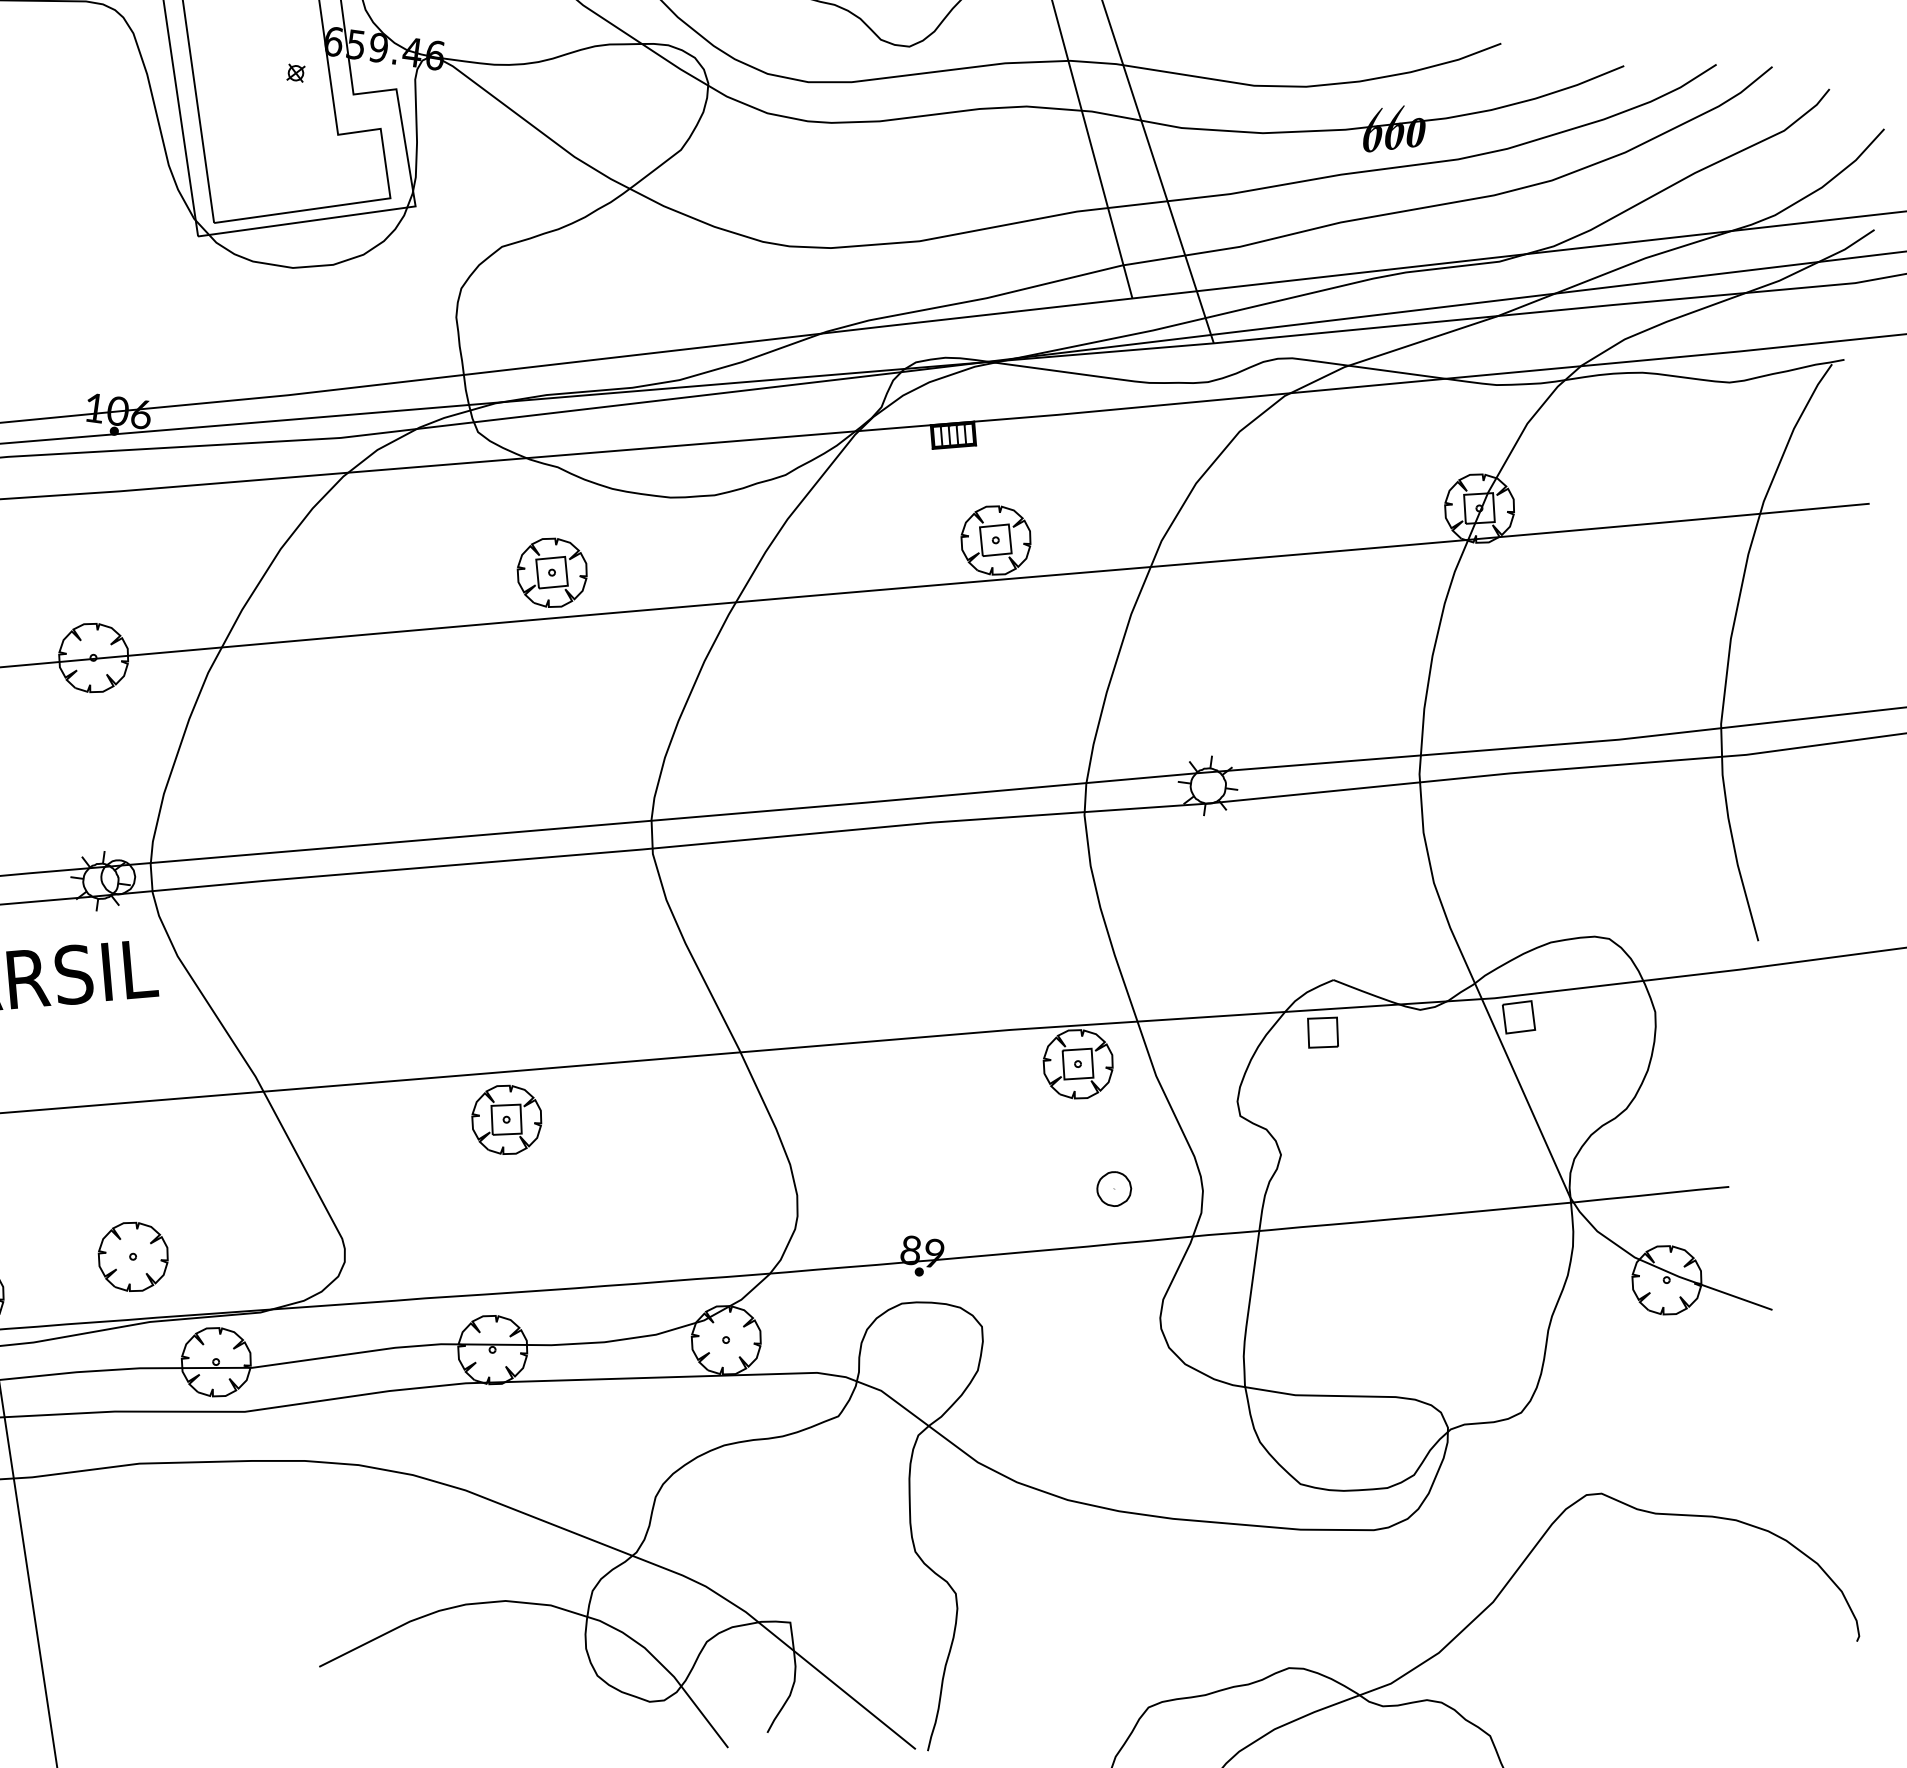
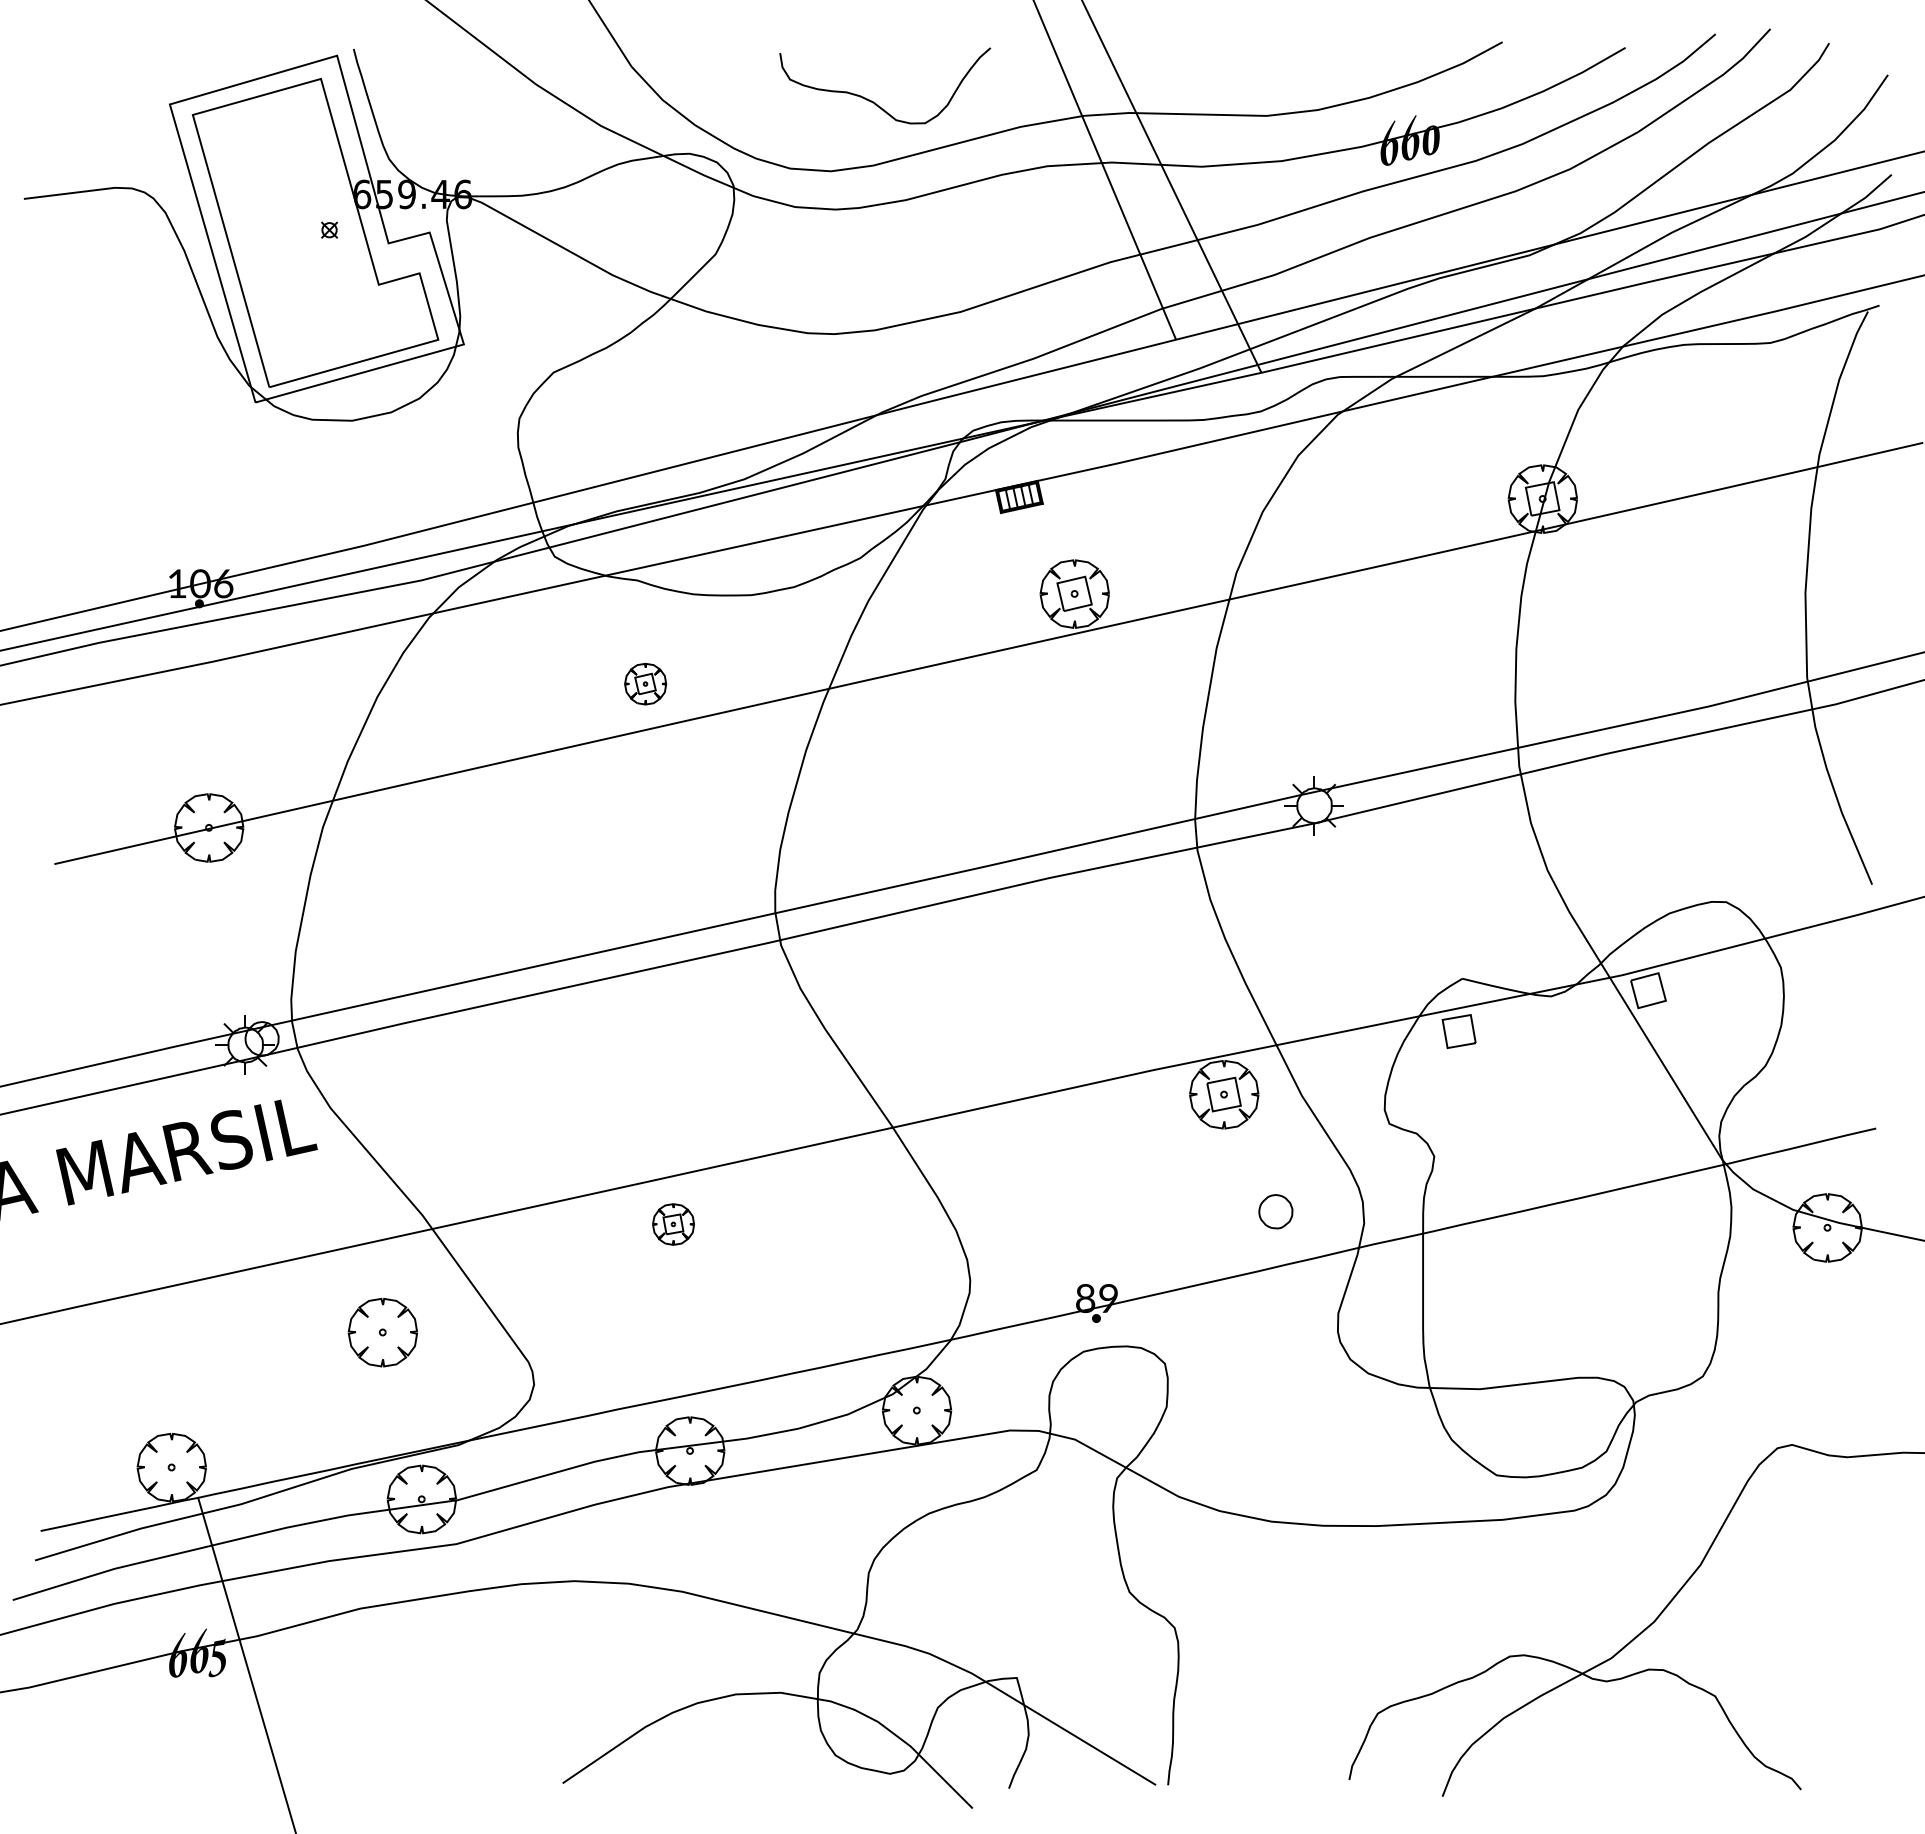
part: (552, 572) -> (645, 683), size x0.6
part: (506, 1119) -> (673, 1224), size x0.6
part: (132, 1256) -> (382, 1332), moved

